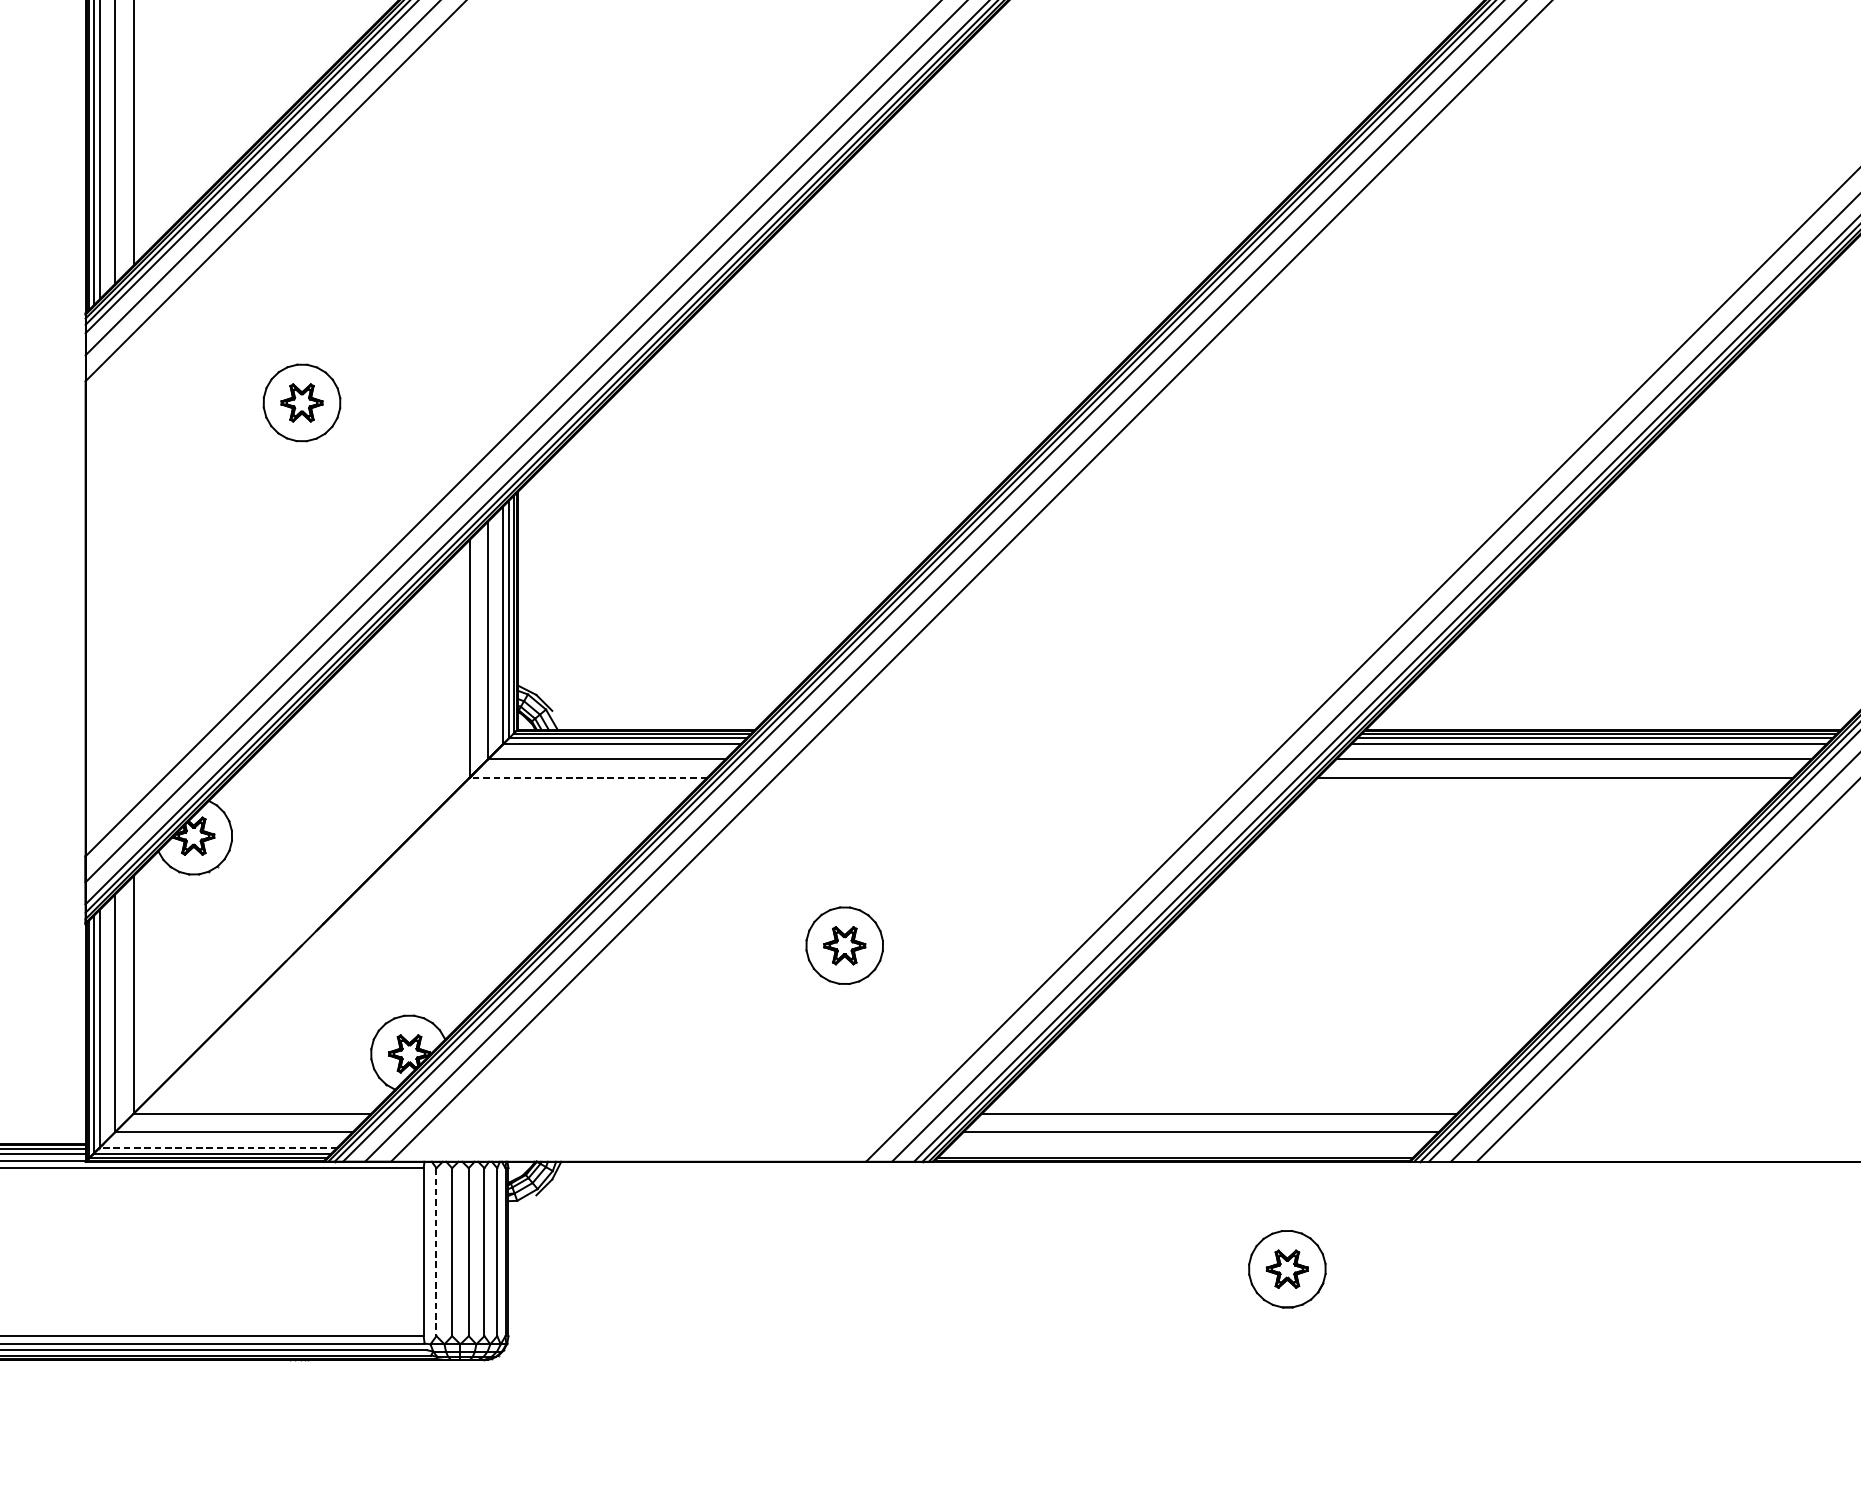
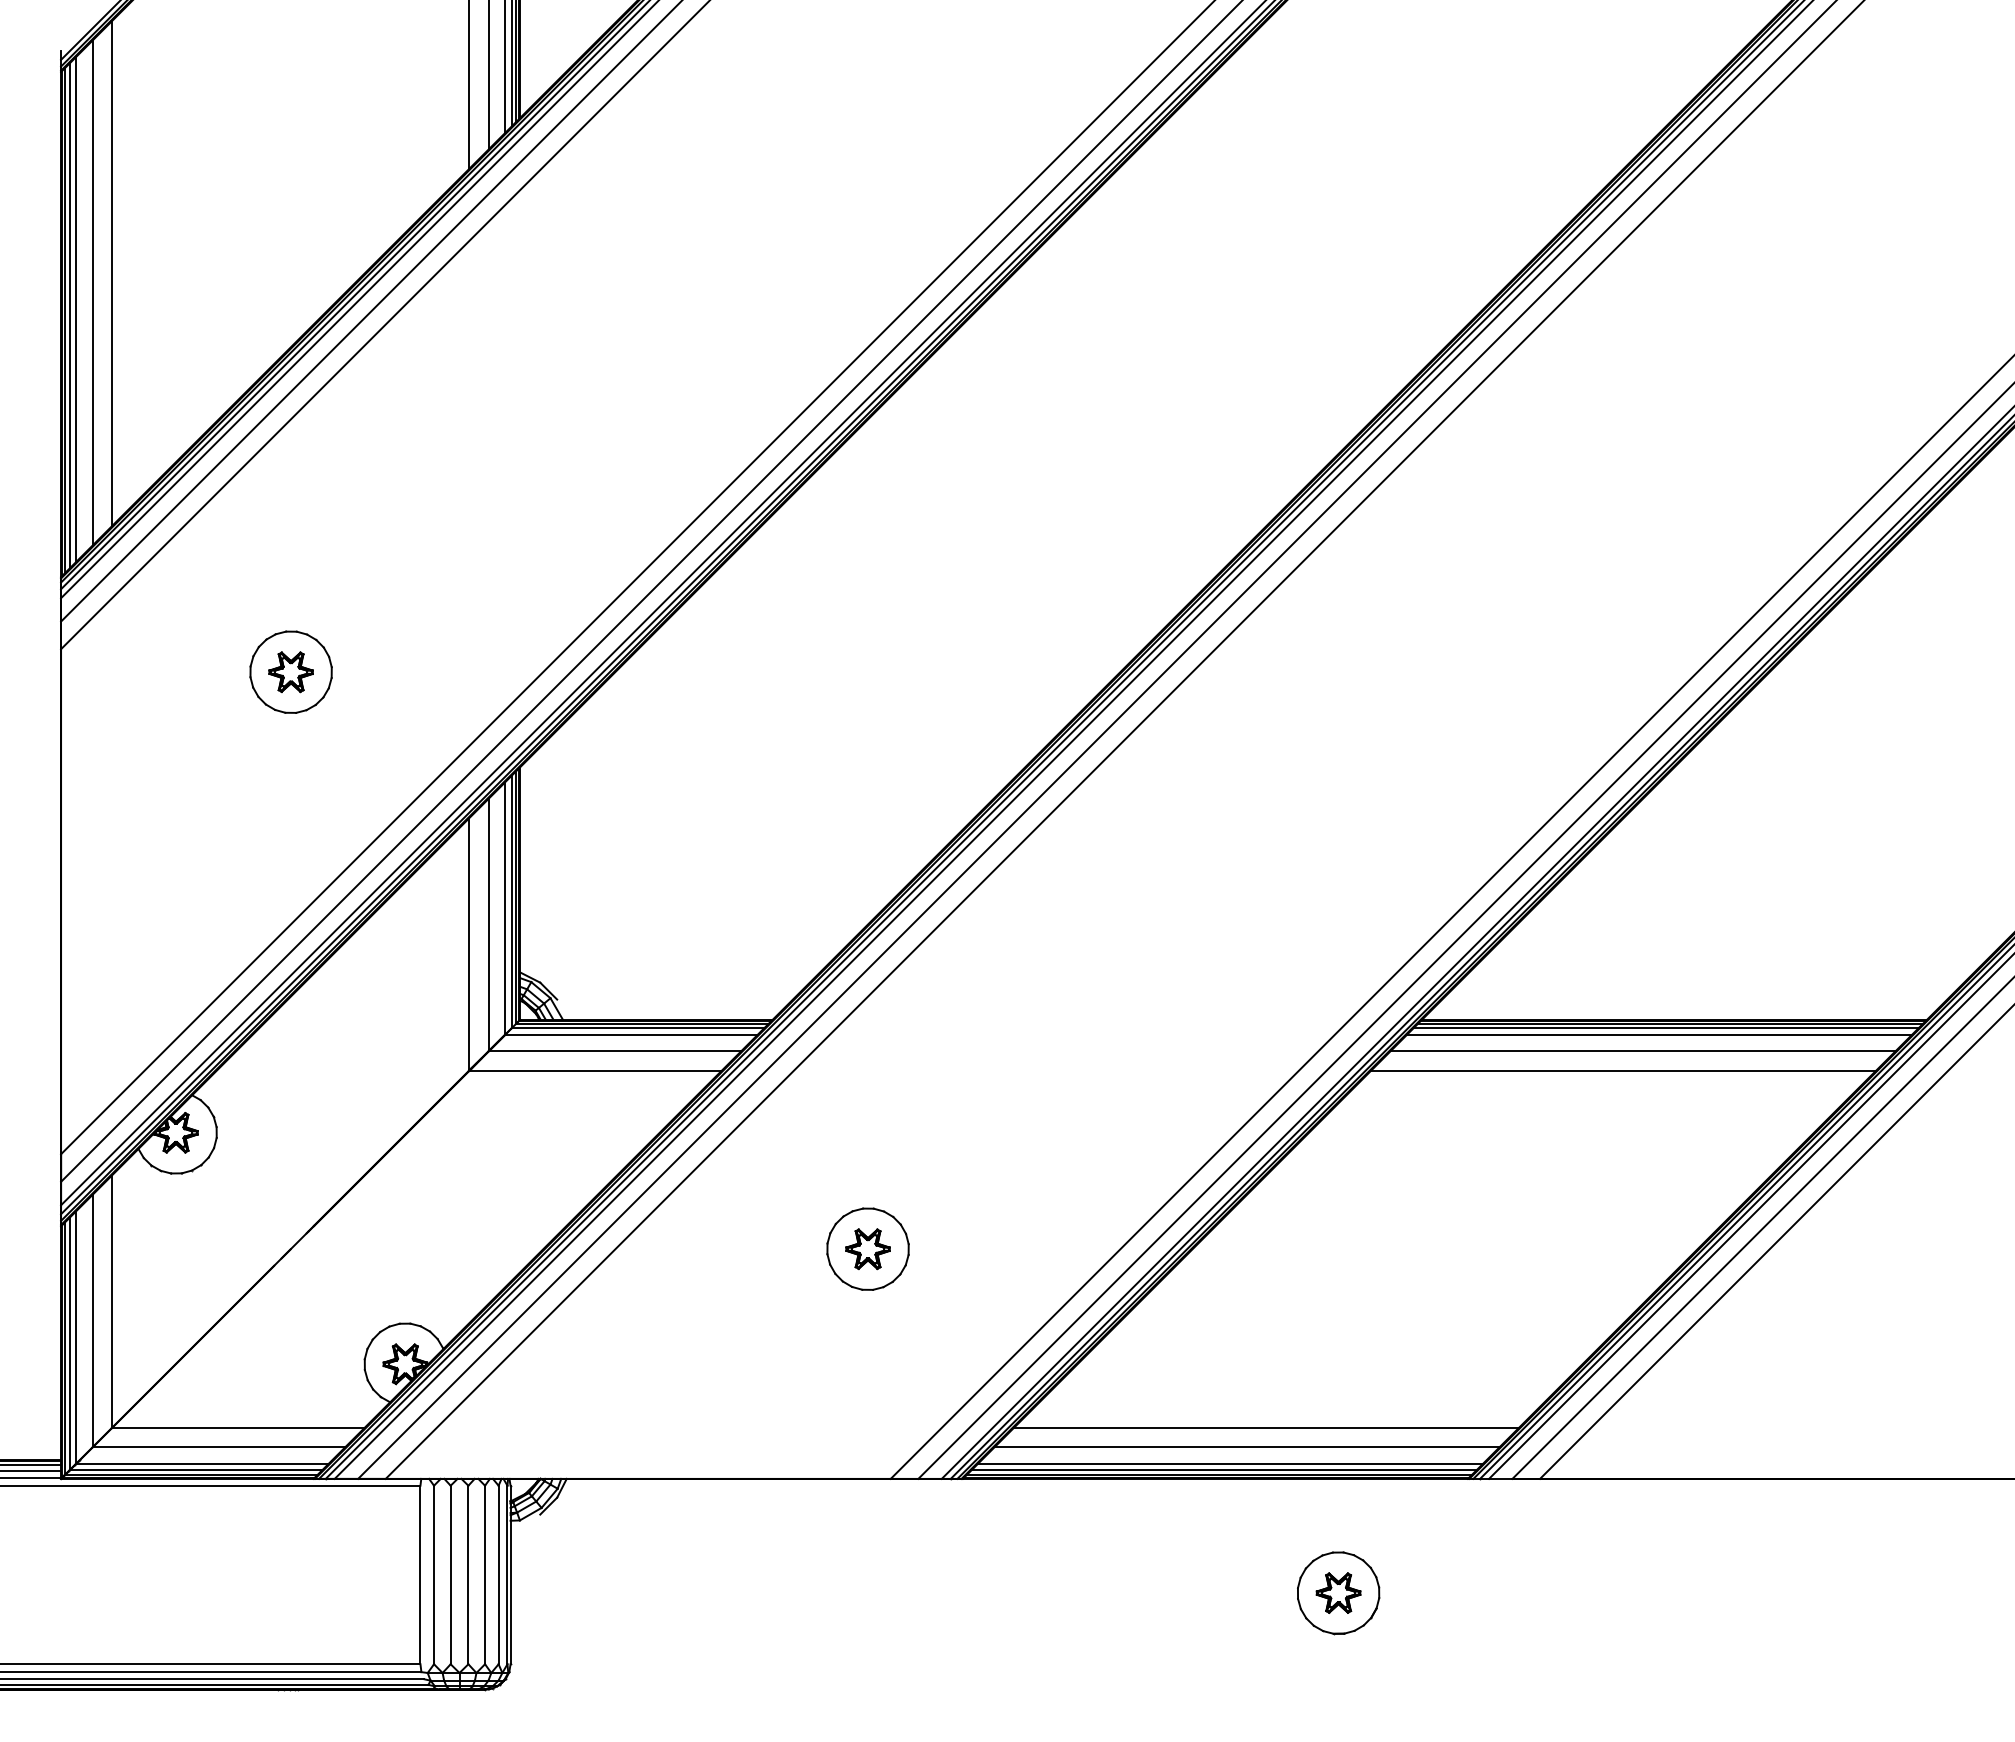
line: (587, 777) -> (594, 1070), dashed -> solid
line: (217, 1147) -> (201, 1463), dashed -> solid
line: (1184, 1147) -> (1229, 1463), added
line: (1179, 1153) -> (1223, 1470), added
line: (436, 1252) -> (434, 1575), dashed -> solid

